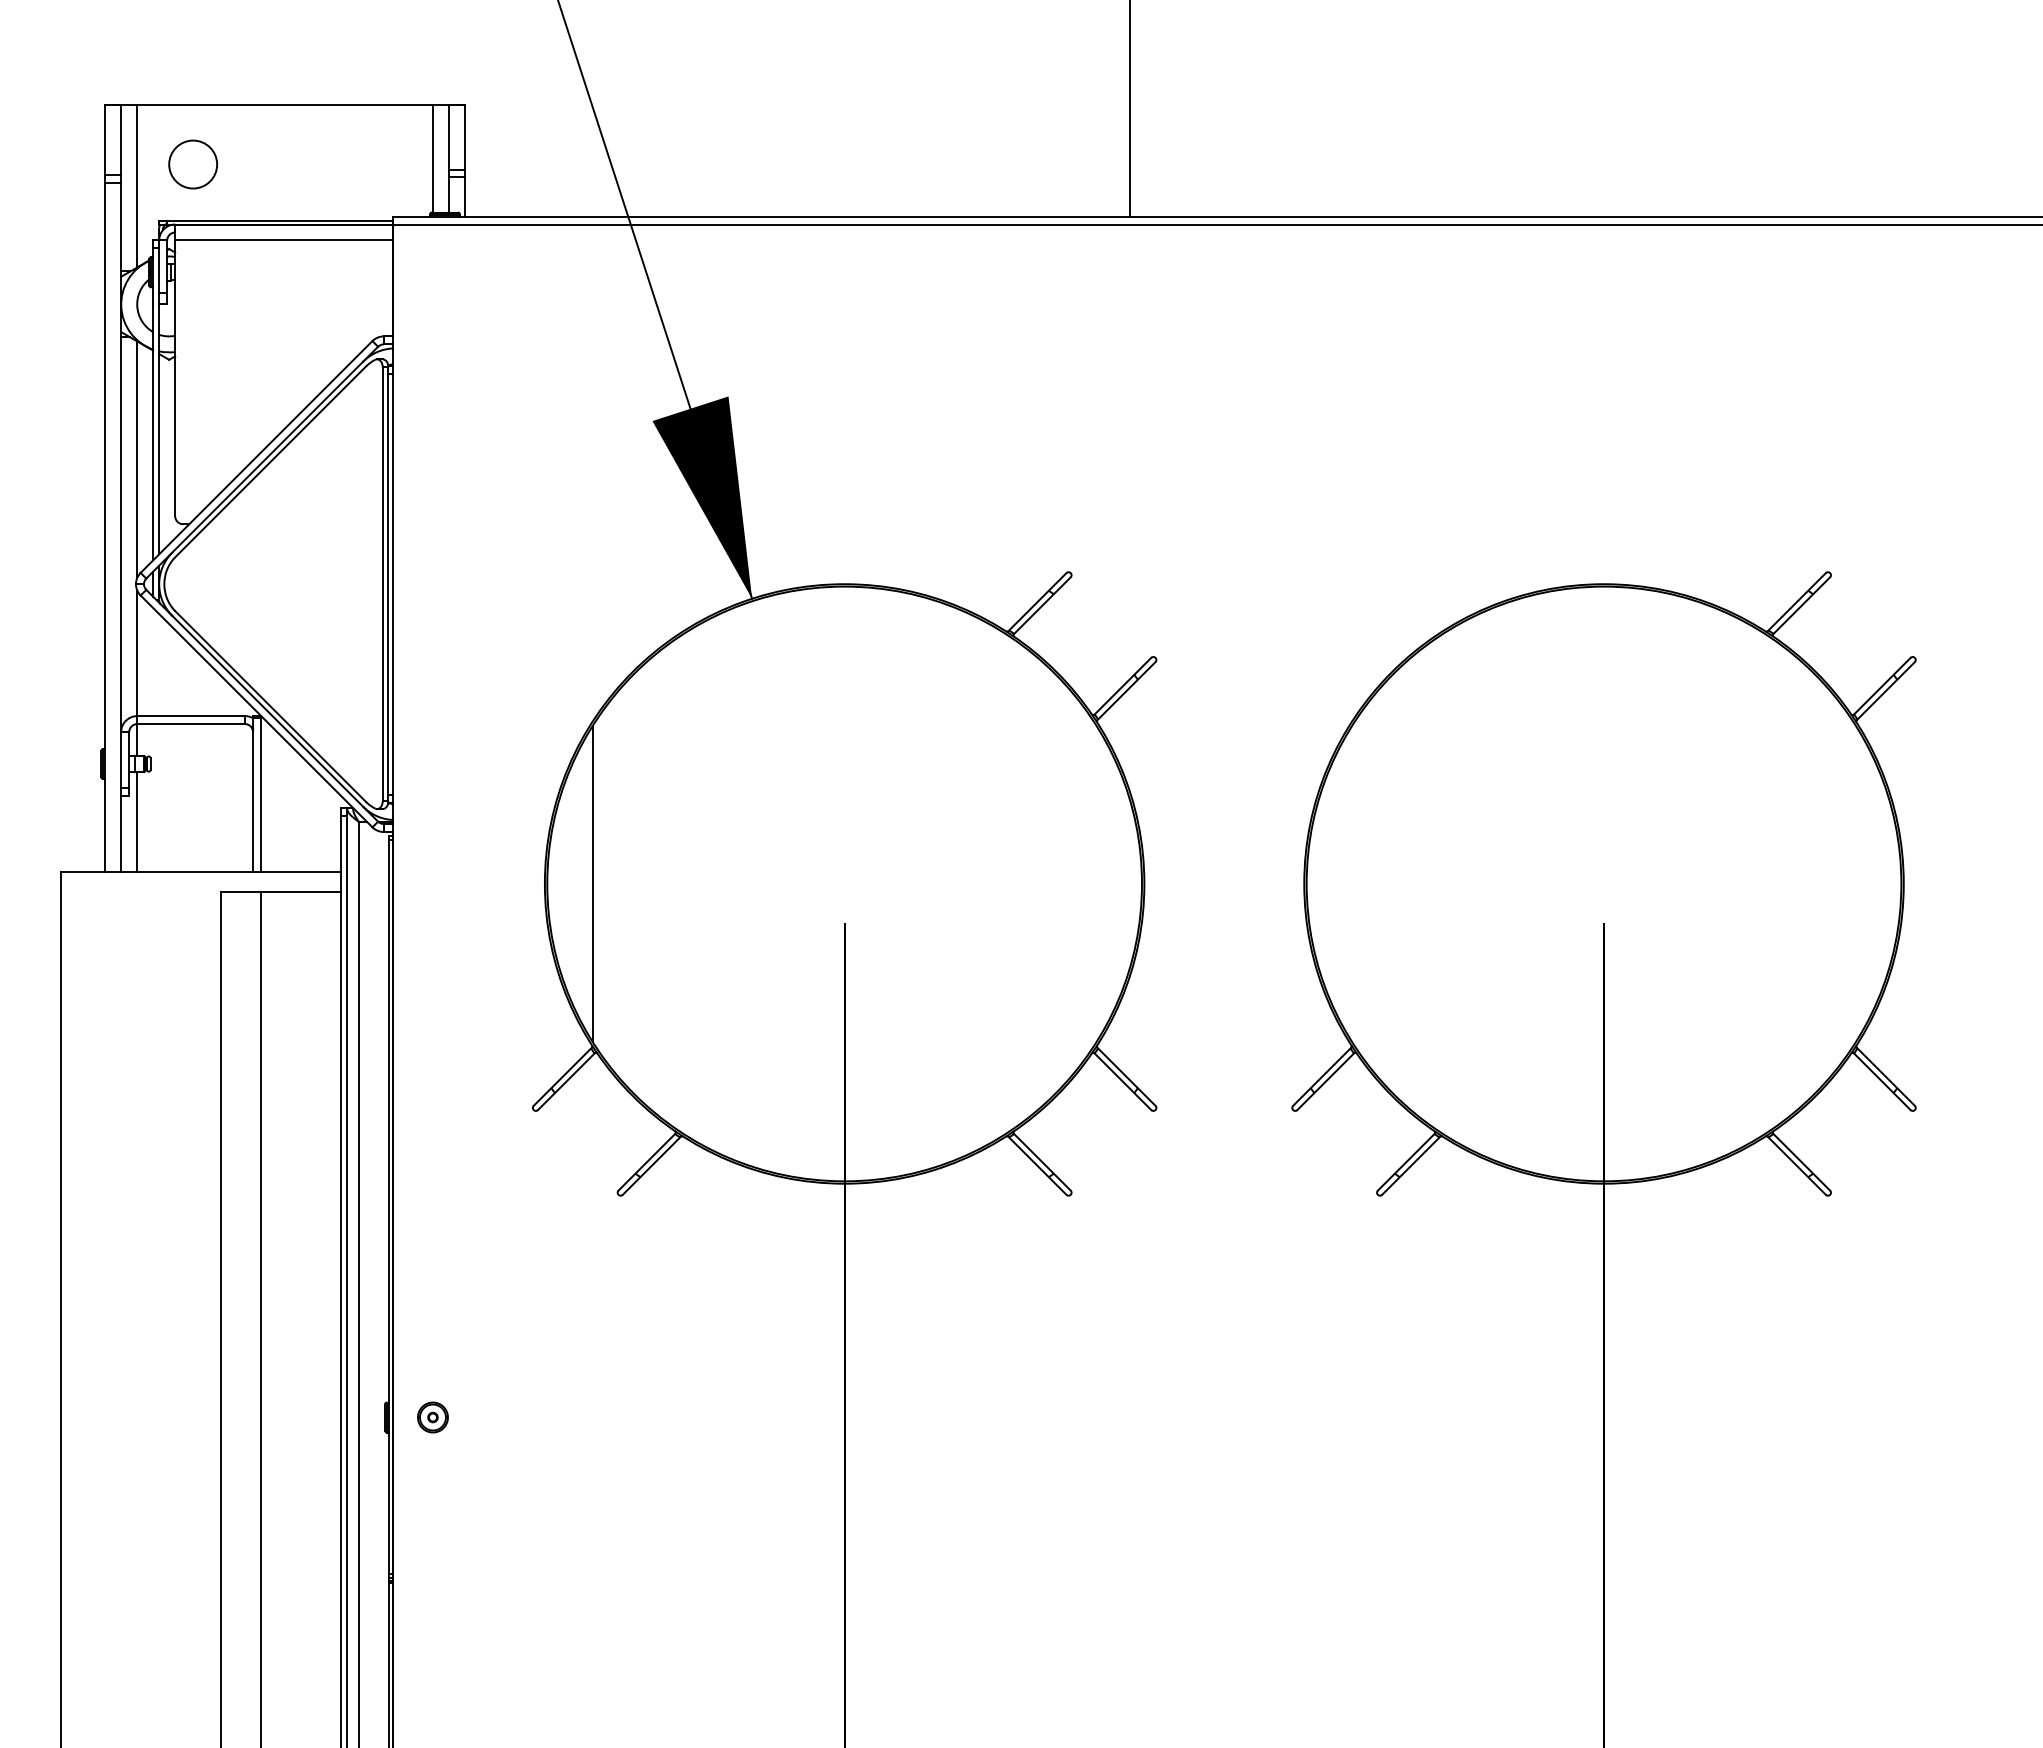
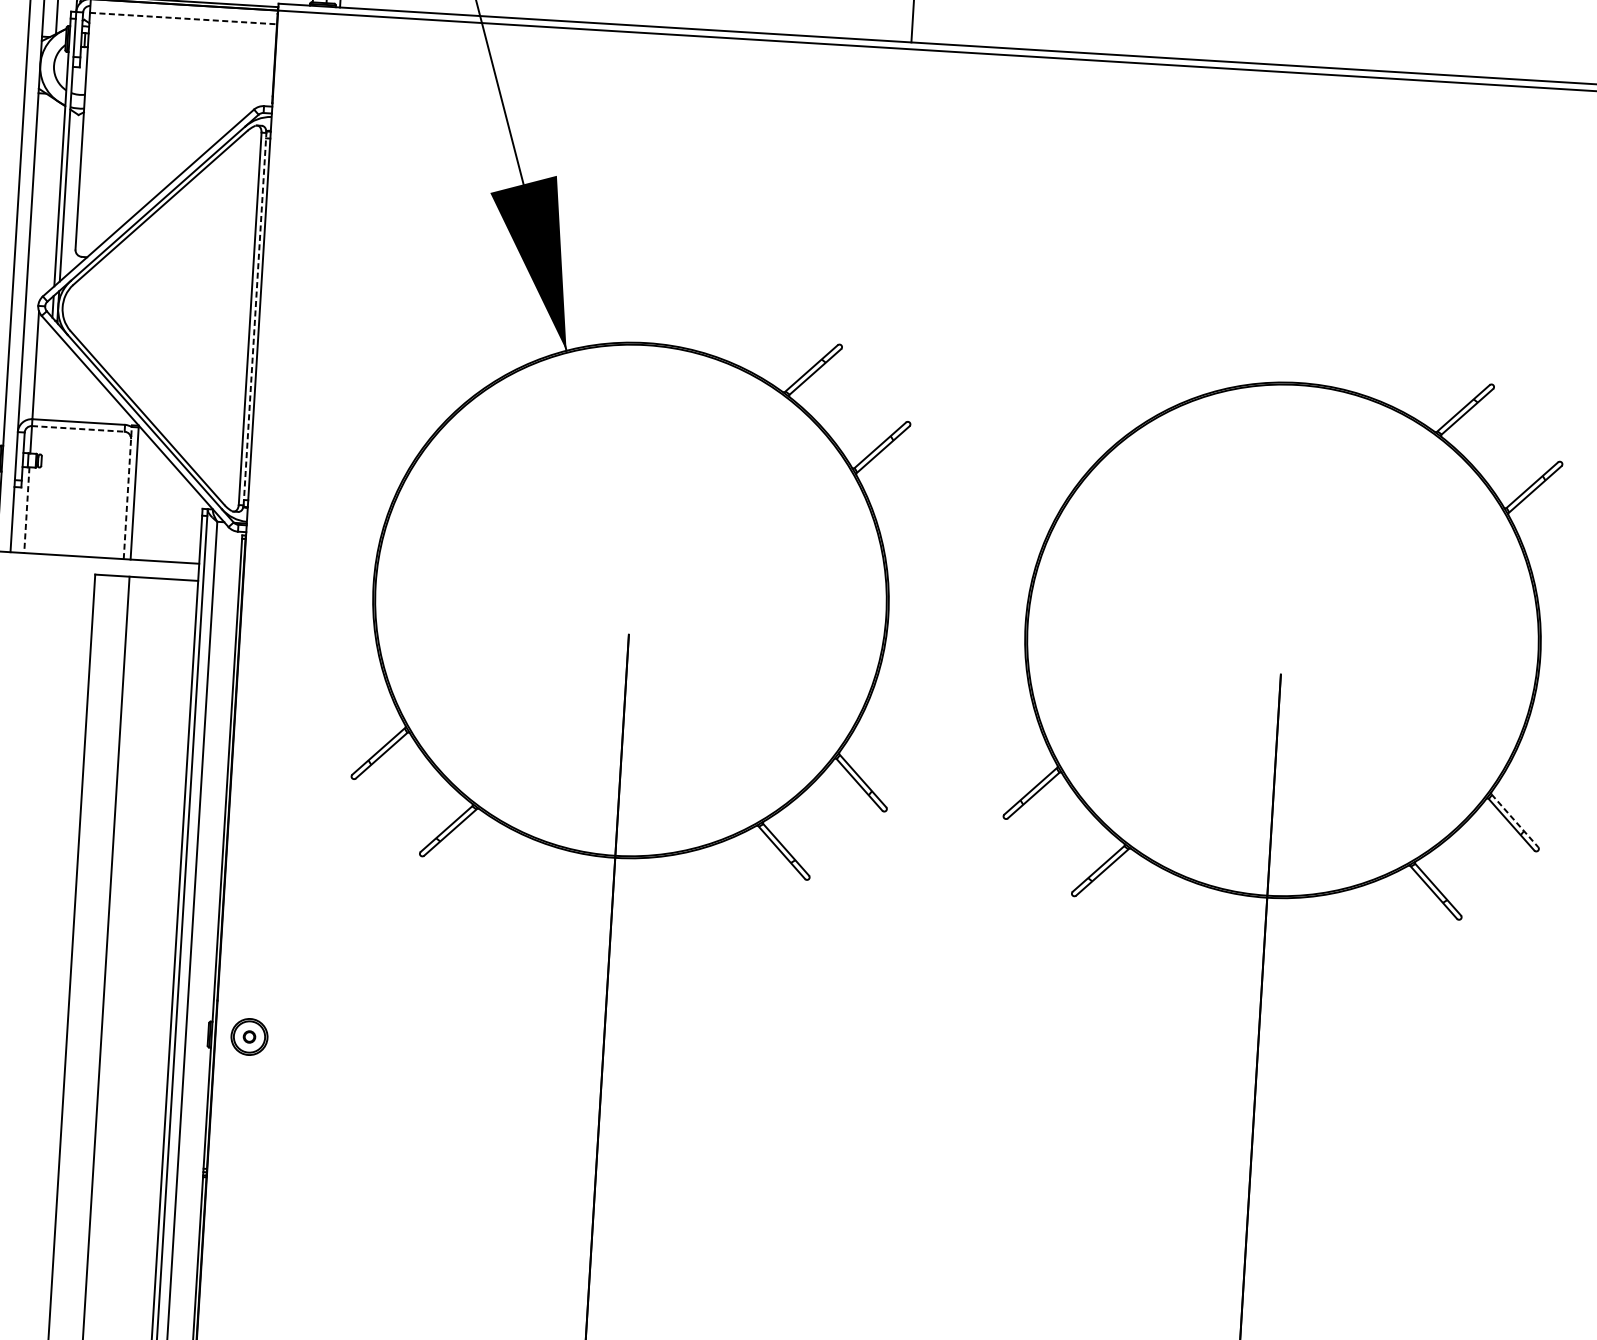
line: (284, 240) -> (183, 18), solid -> dashed
line: (137, 459) -> (46, 198), removed
line: (388, 584) -> (255, 319), solid -> dashed
line: (191, 724) -> (78, 429), solid -> dashed
line: (253, 794) -> (128, 492), solid -> dashed
line: (137, 822) -> (27, 510), solid -> dashed
line: (592, 883) -> (414, 586), removed
line: (1886, 1077) -> (1515, 821), solid -> dashed
part: (432, 1417) -> (249, 1036), size x1.4

